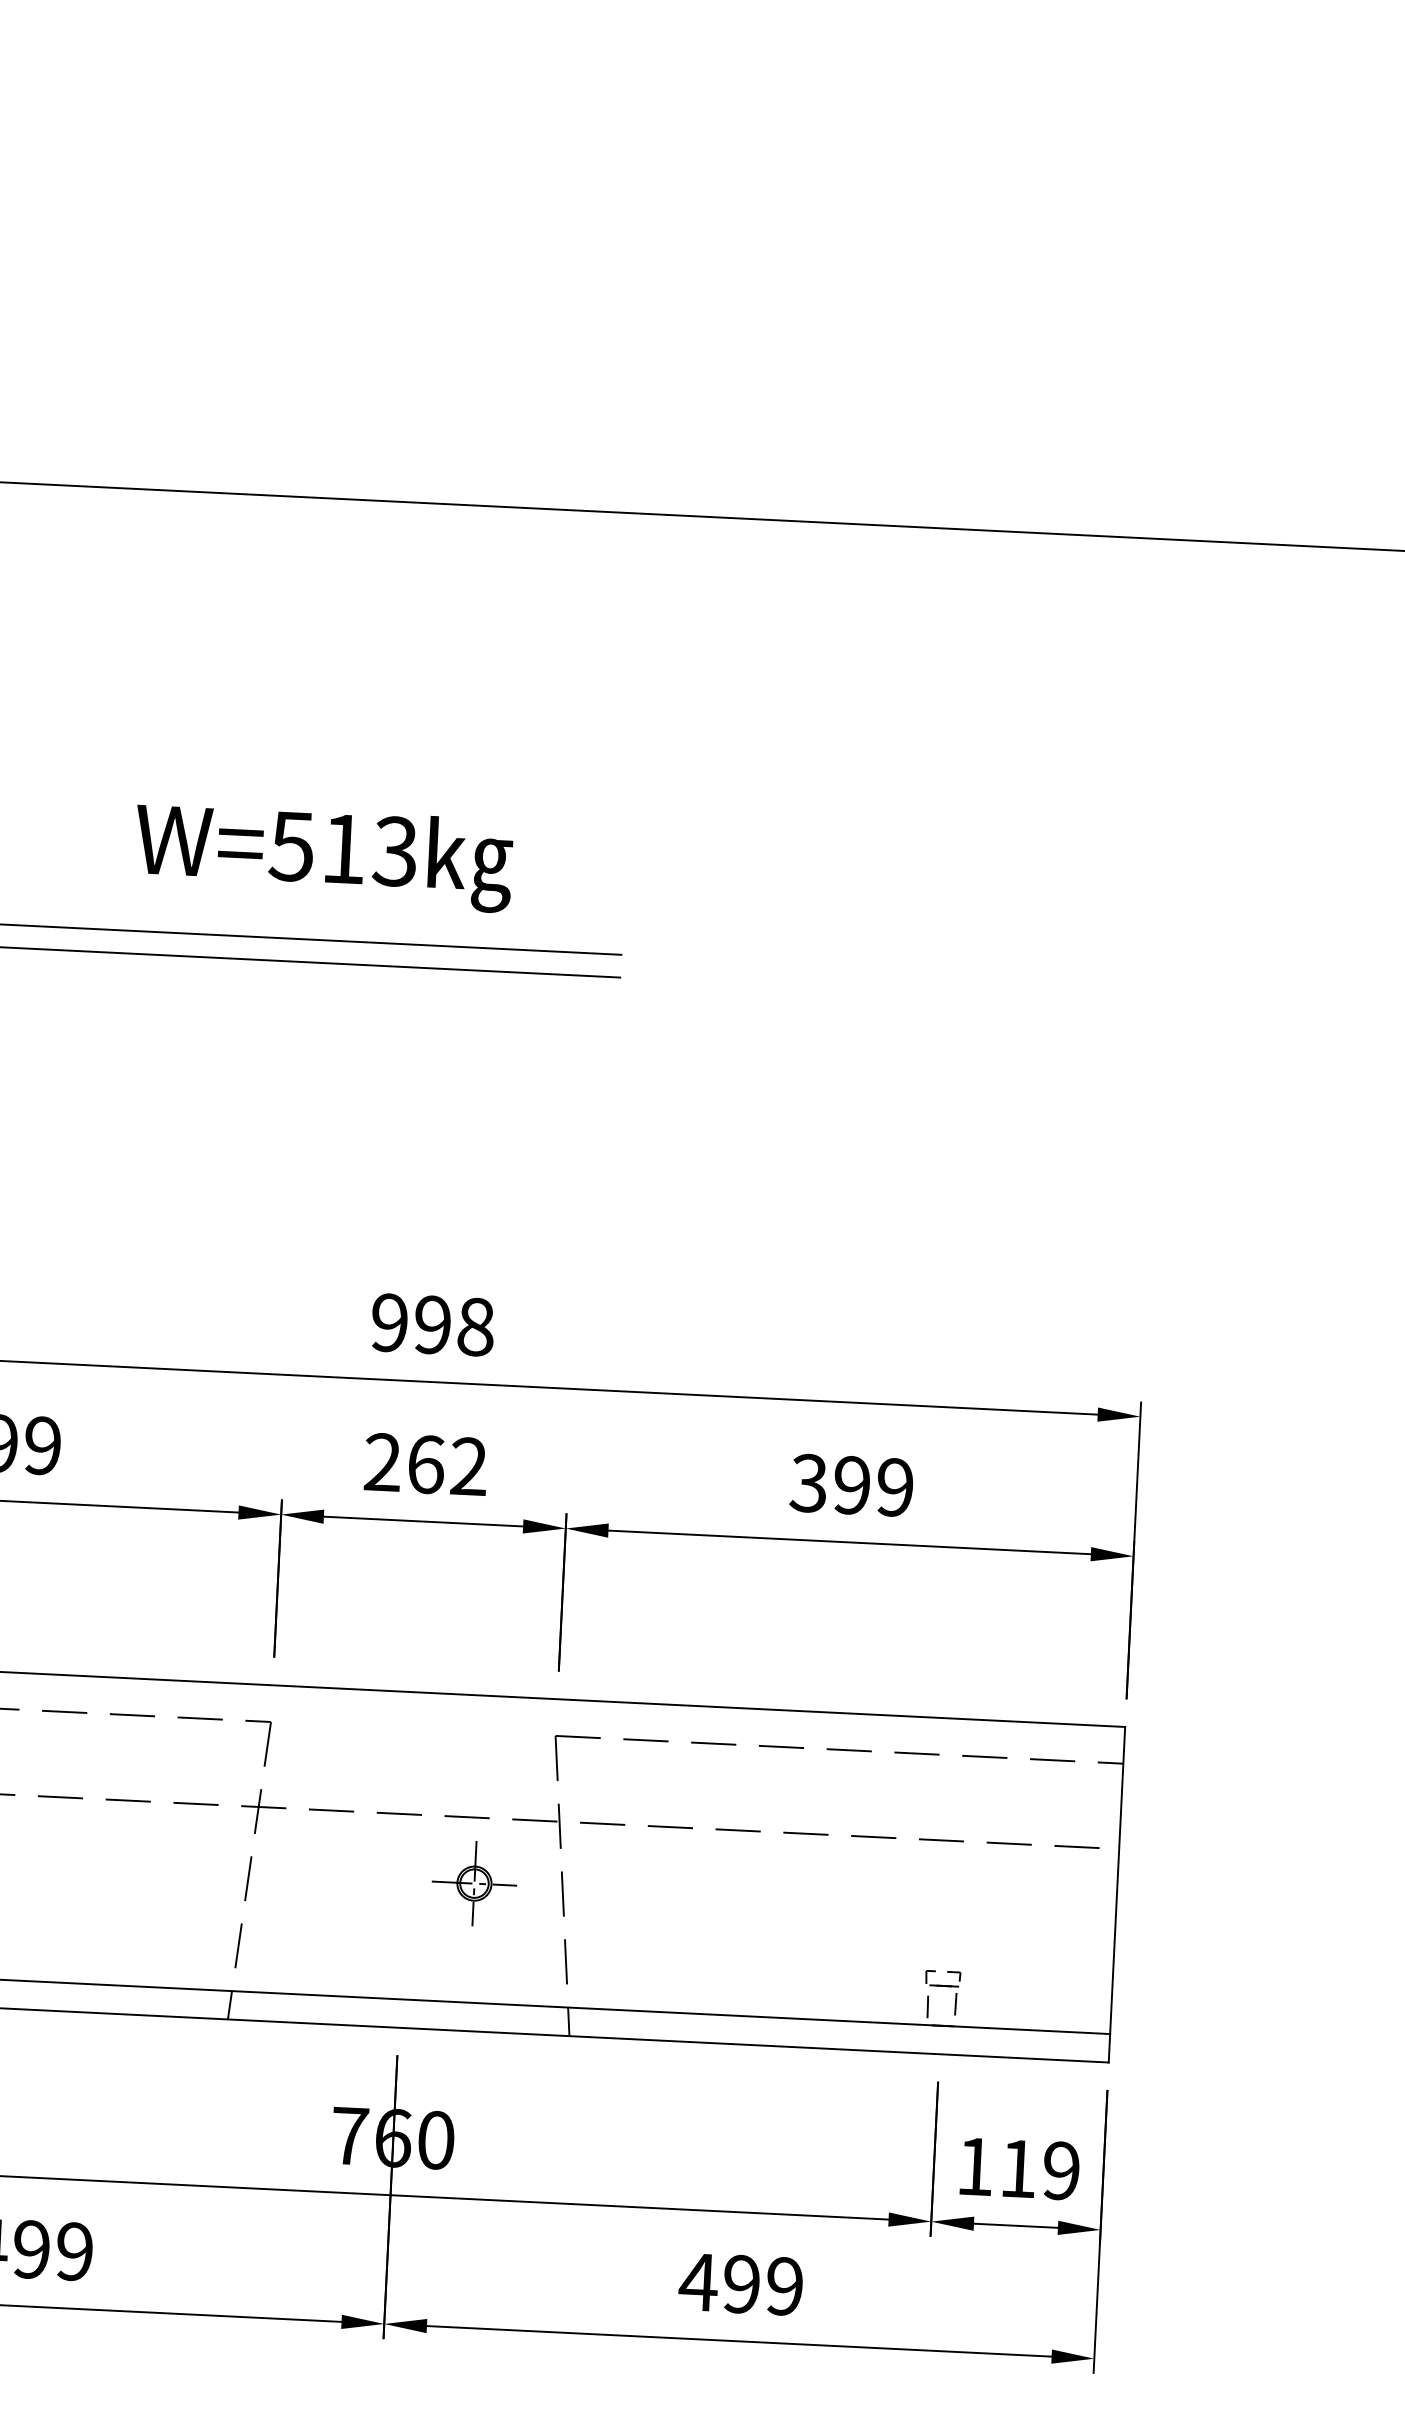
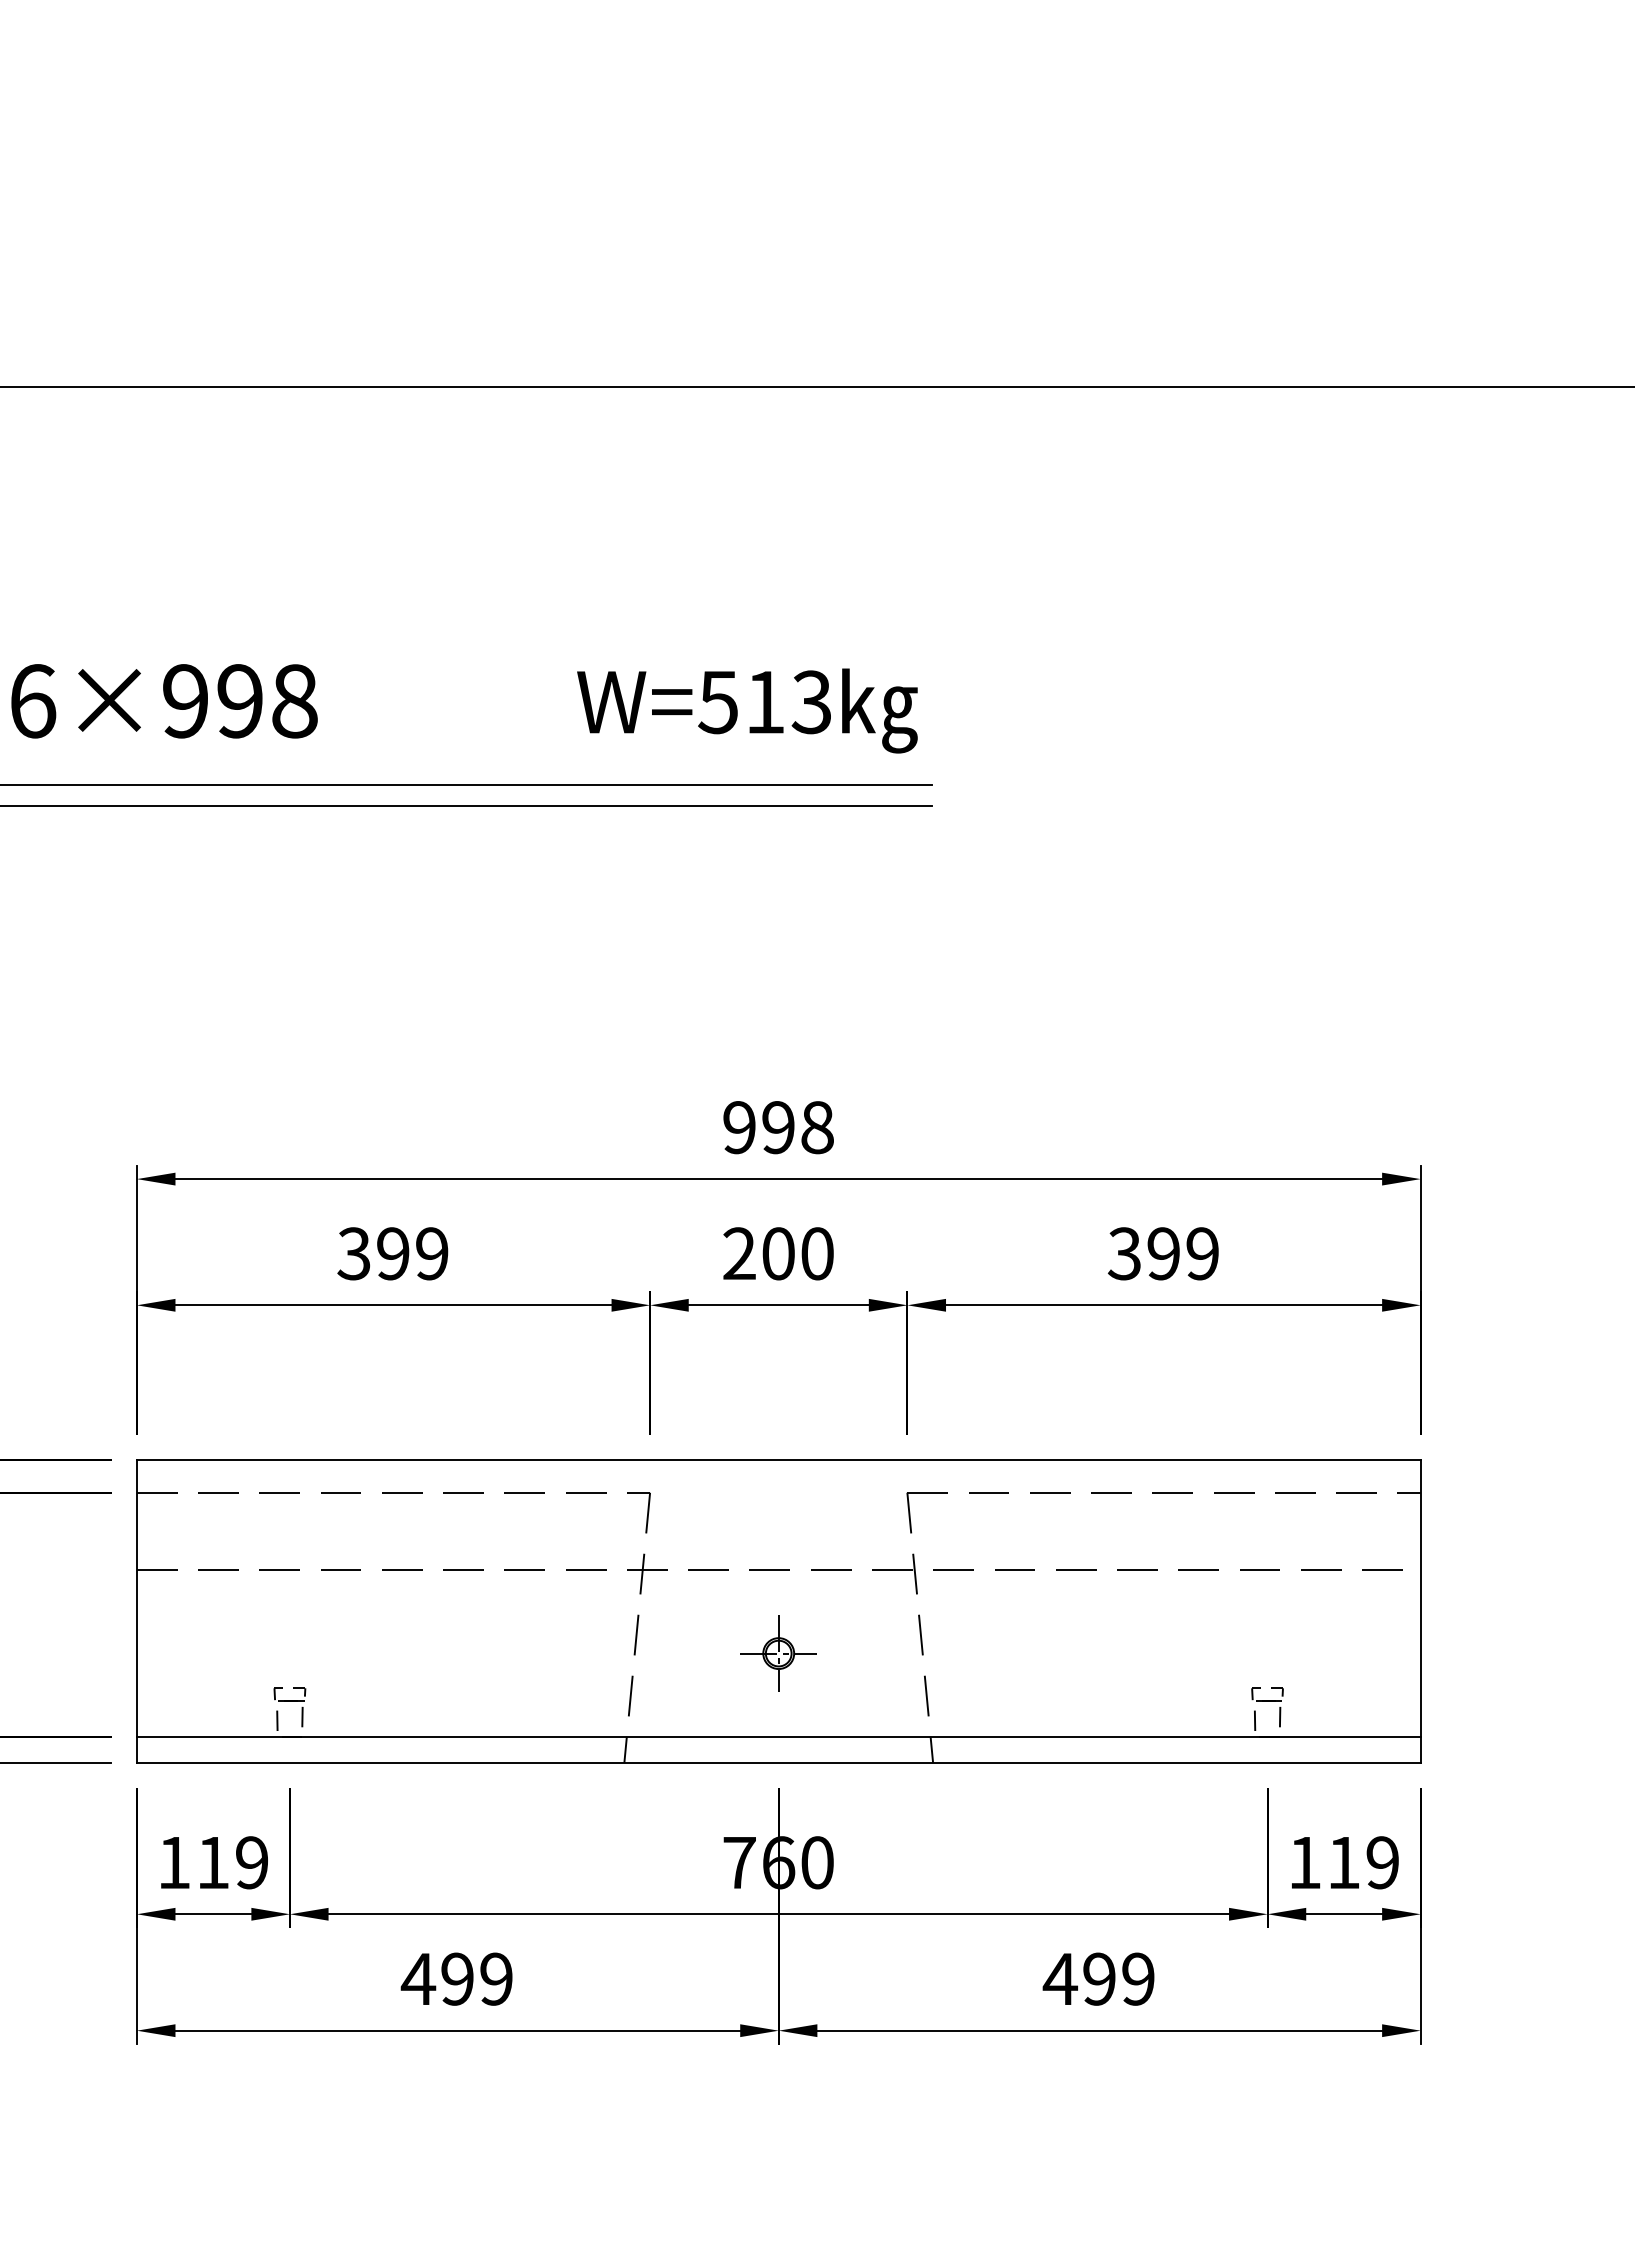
text: (323, 857) -> (747, 710), moved
text: (447, 1465) -> (797, 1253), 262 -> 200
part: (474, 1883) -> (778, 1653), moved

